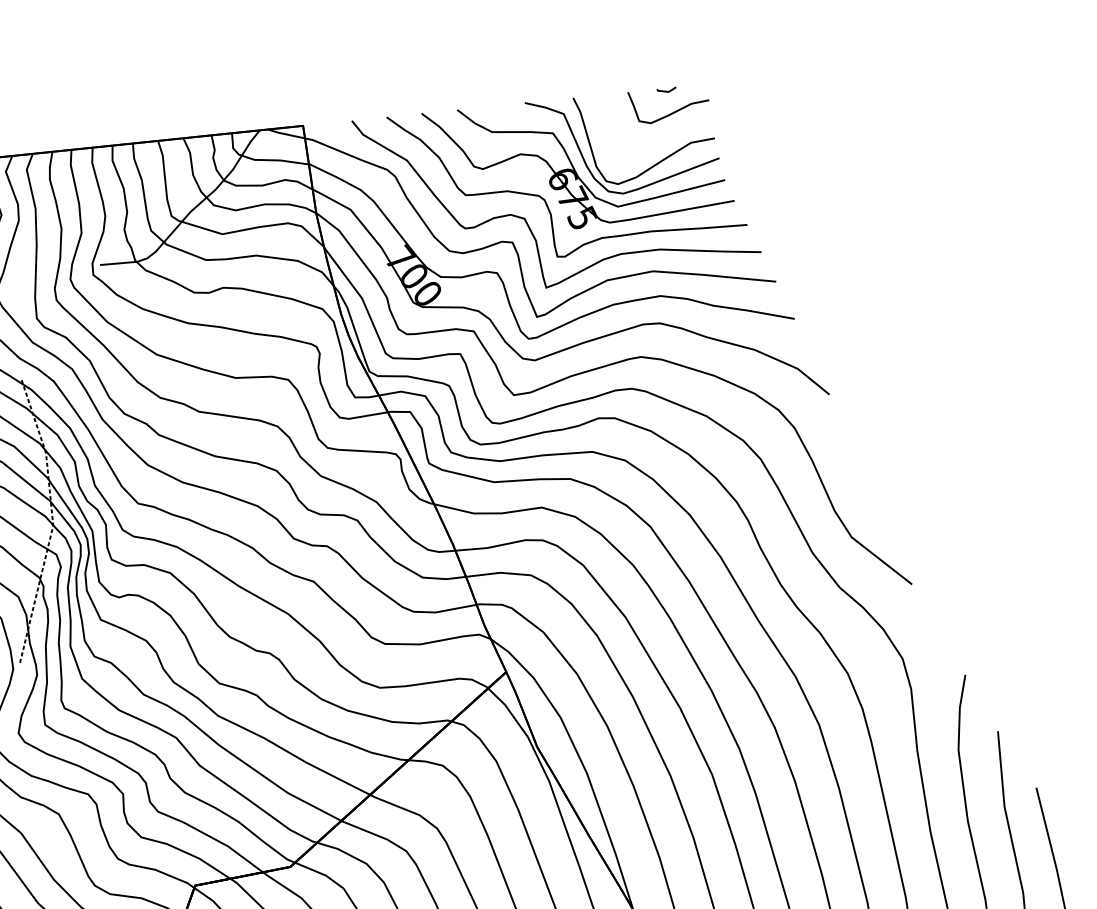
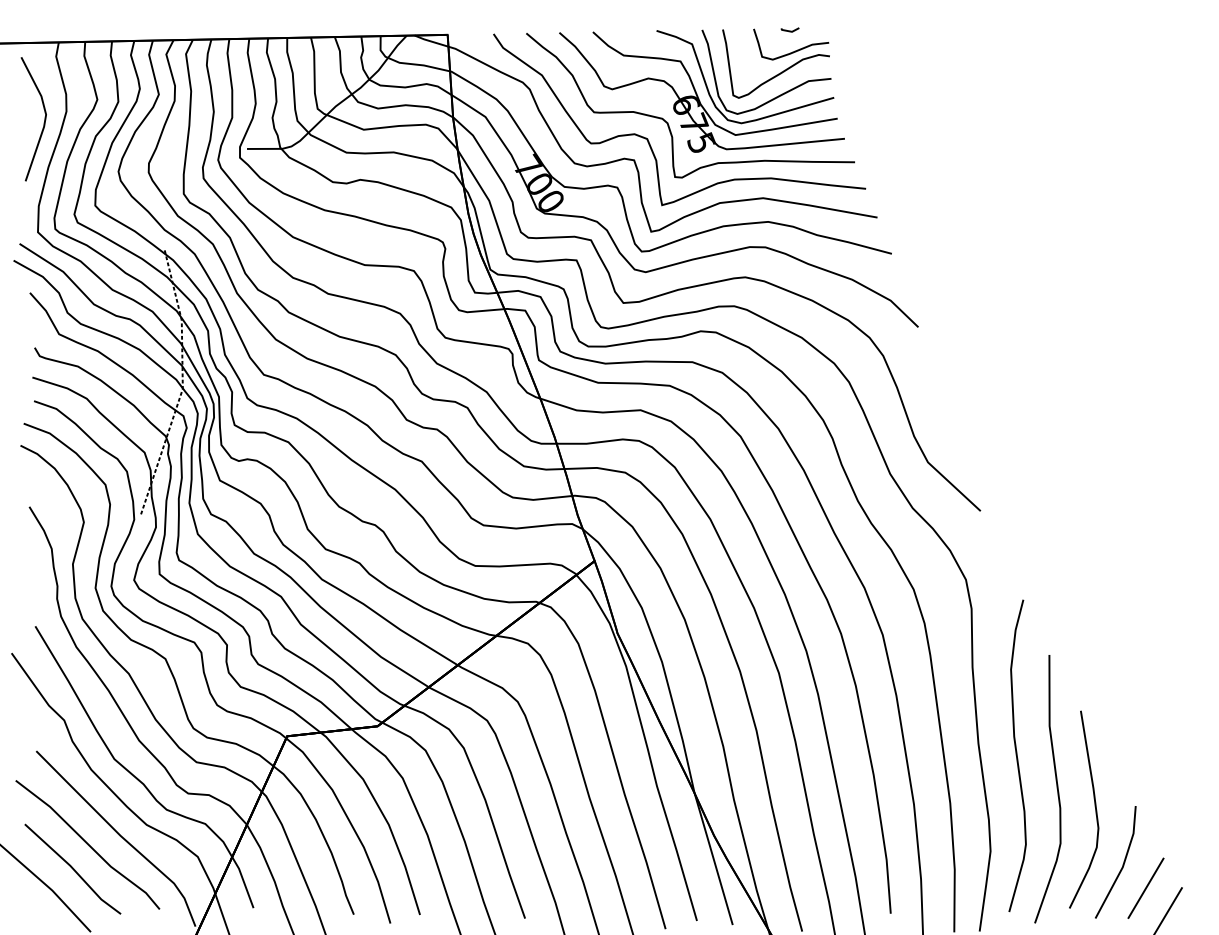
curve: (661, 135) -> (781, 71), added

